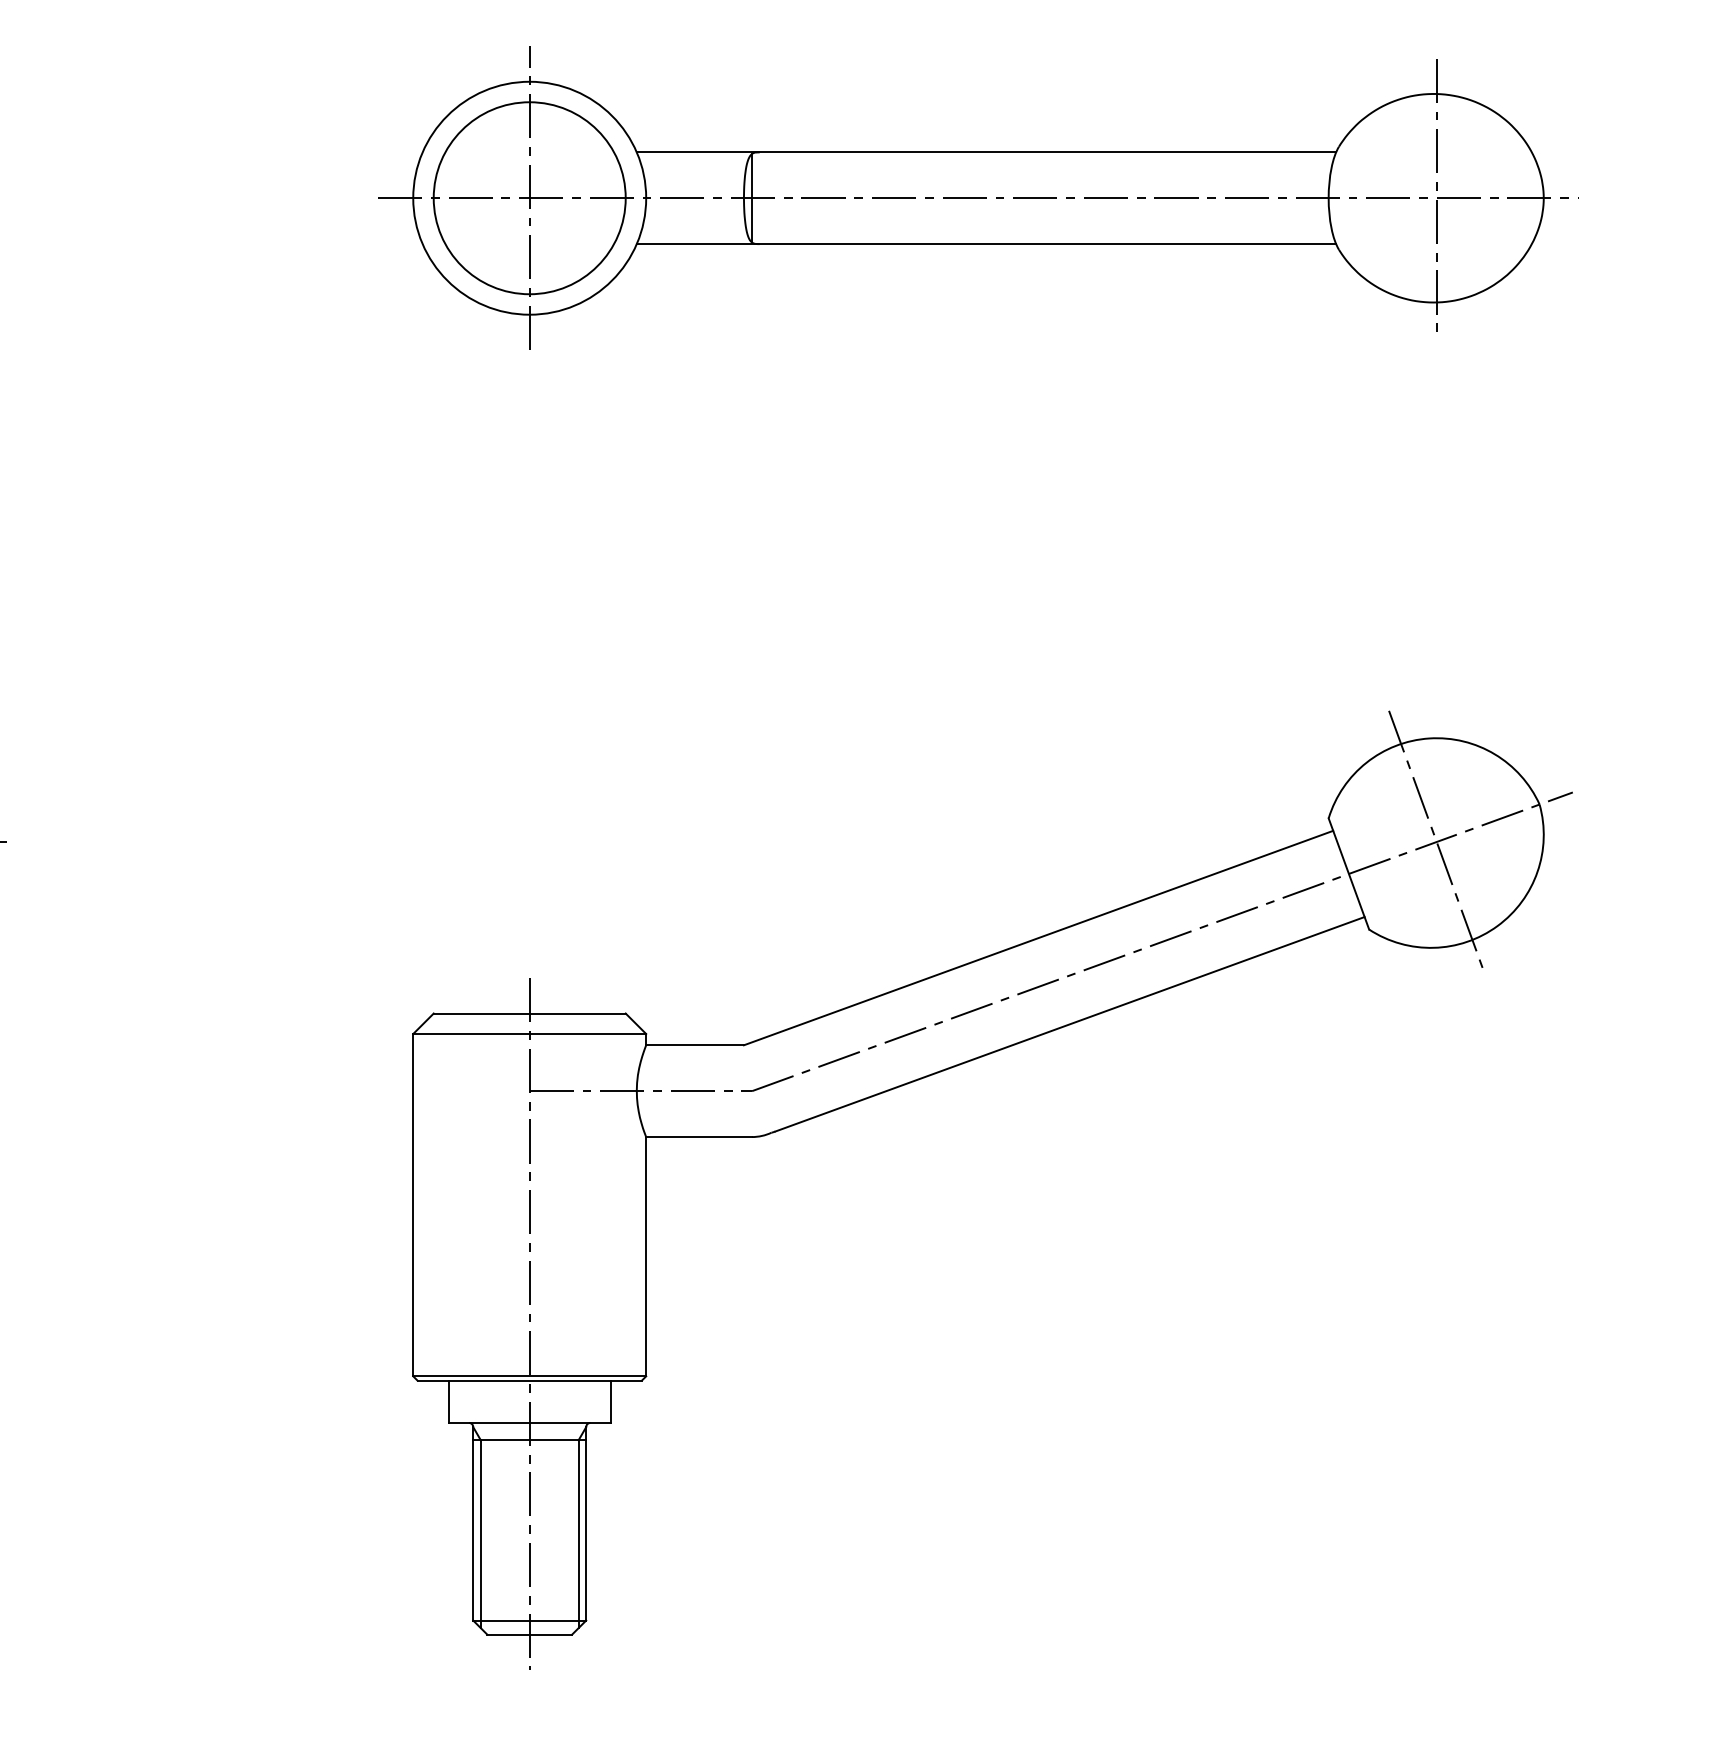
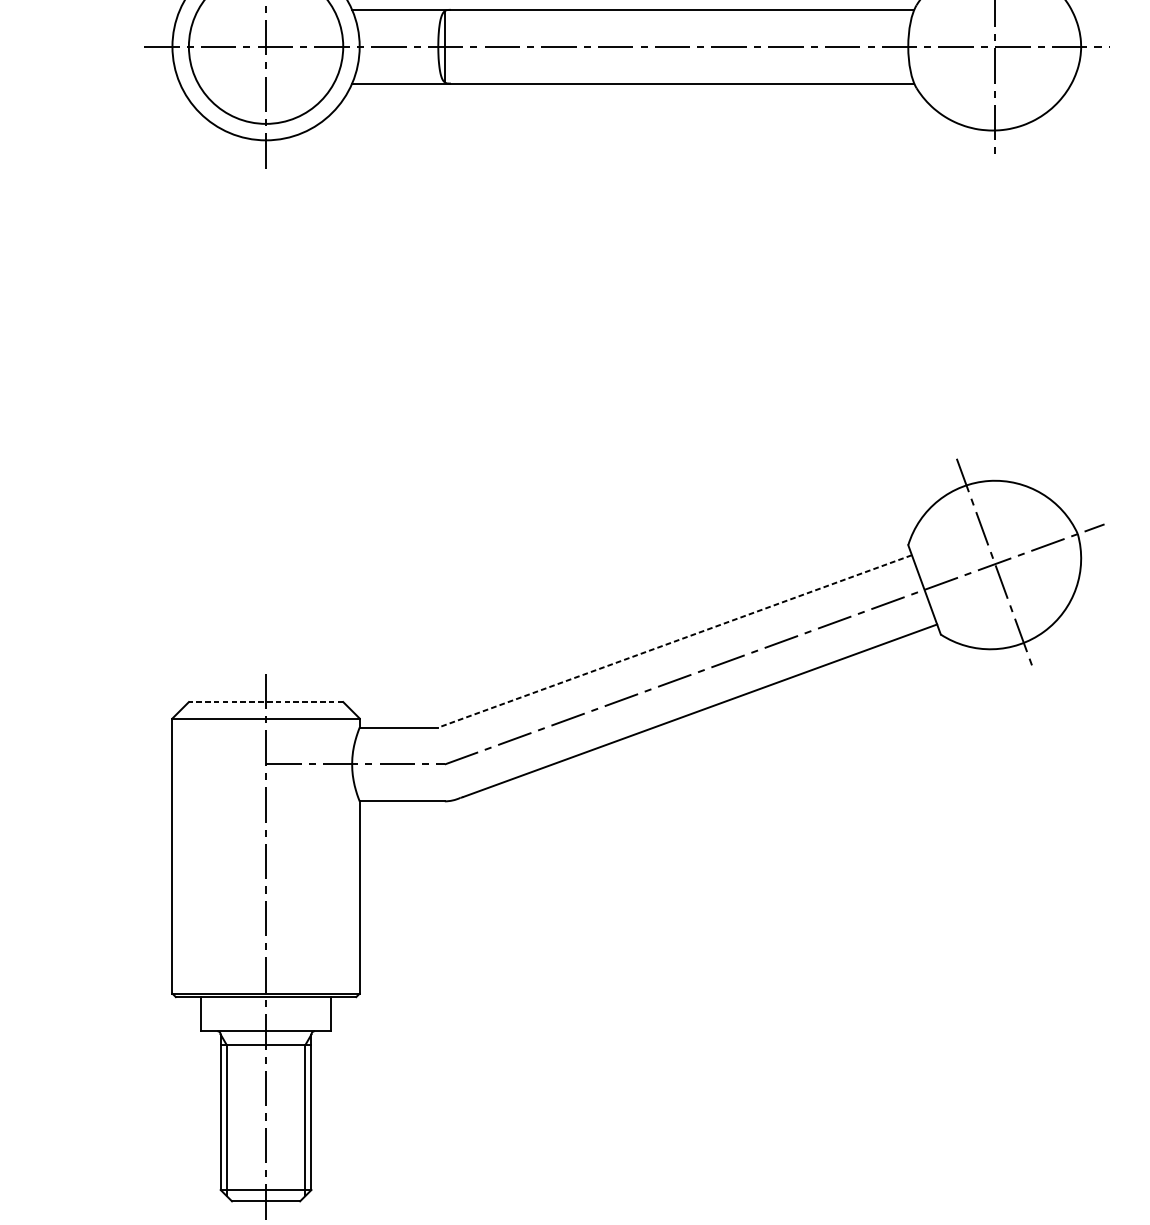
line: (1038, 938) -> (675, 641), solid -> dashed
line: (529, 1013) -> (265, 702), solid -> dashed

